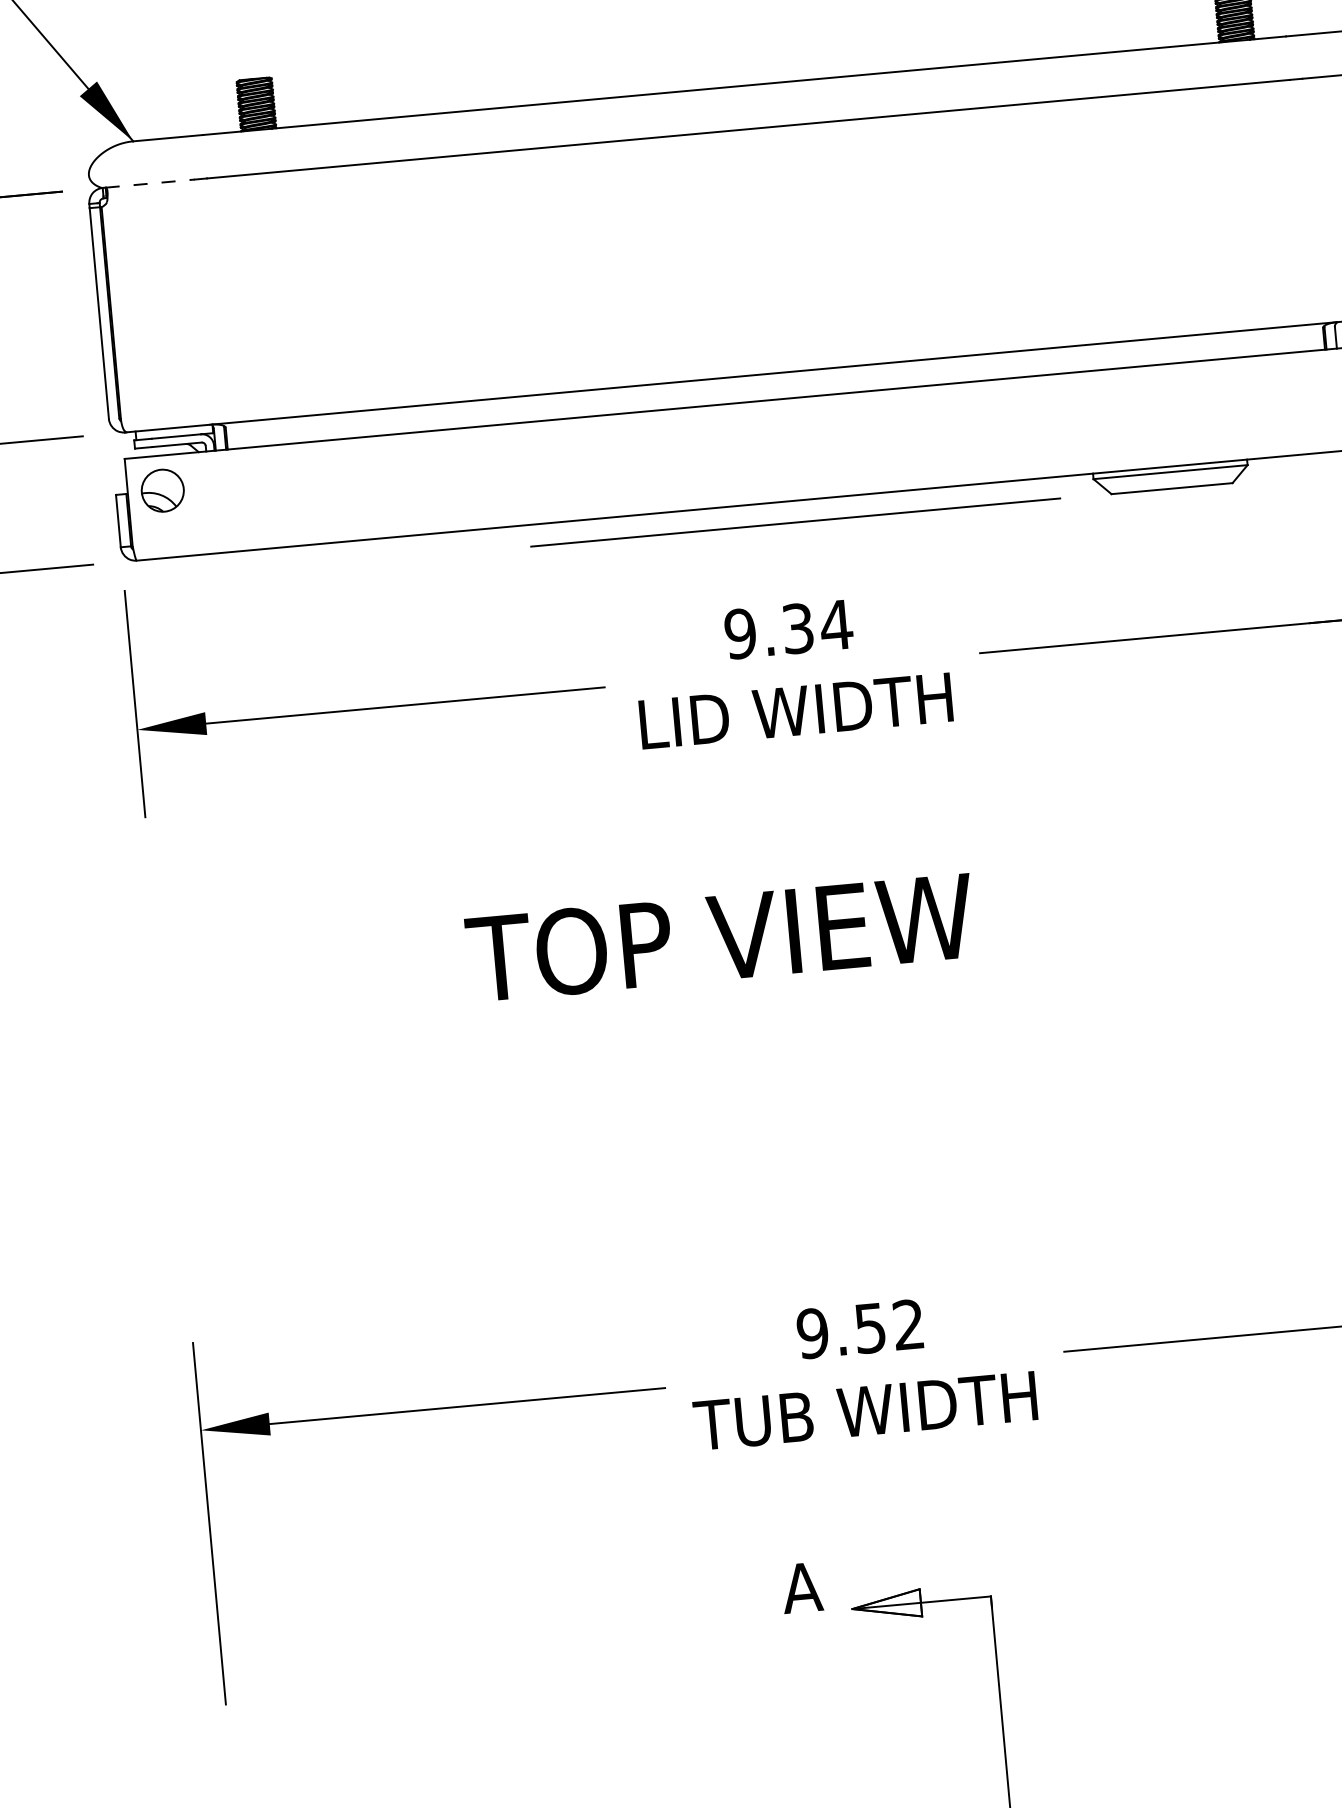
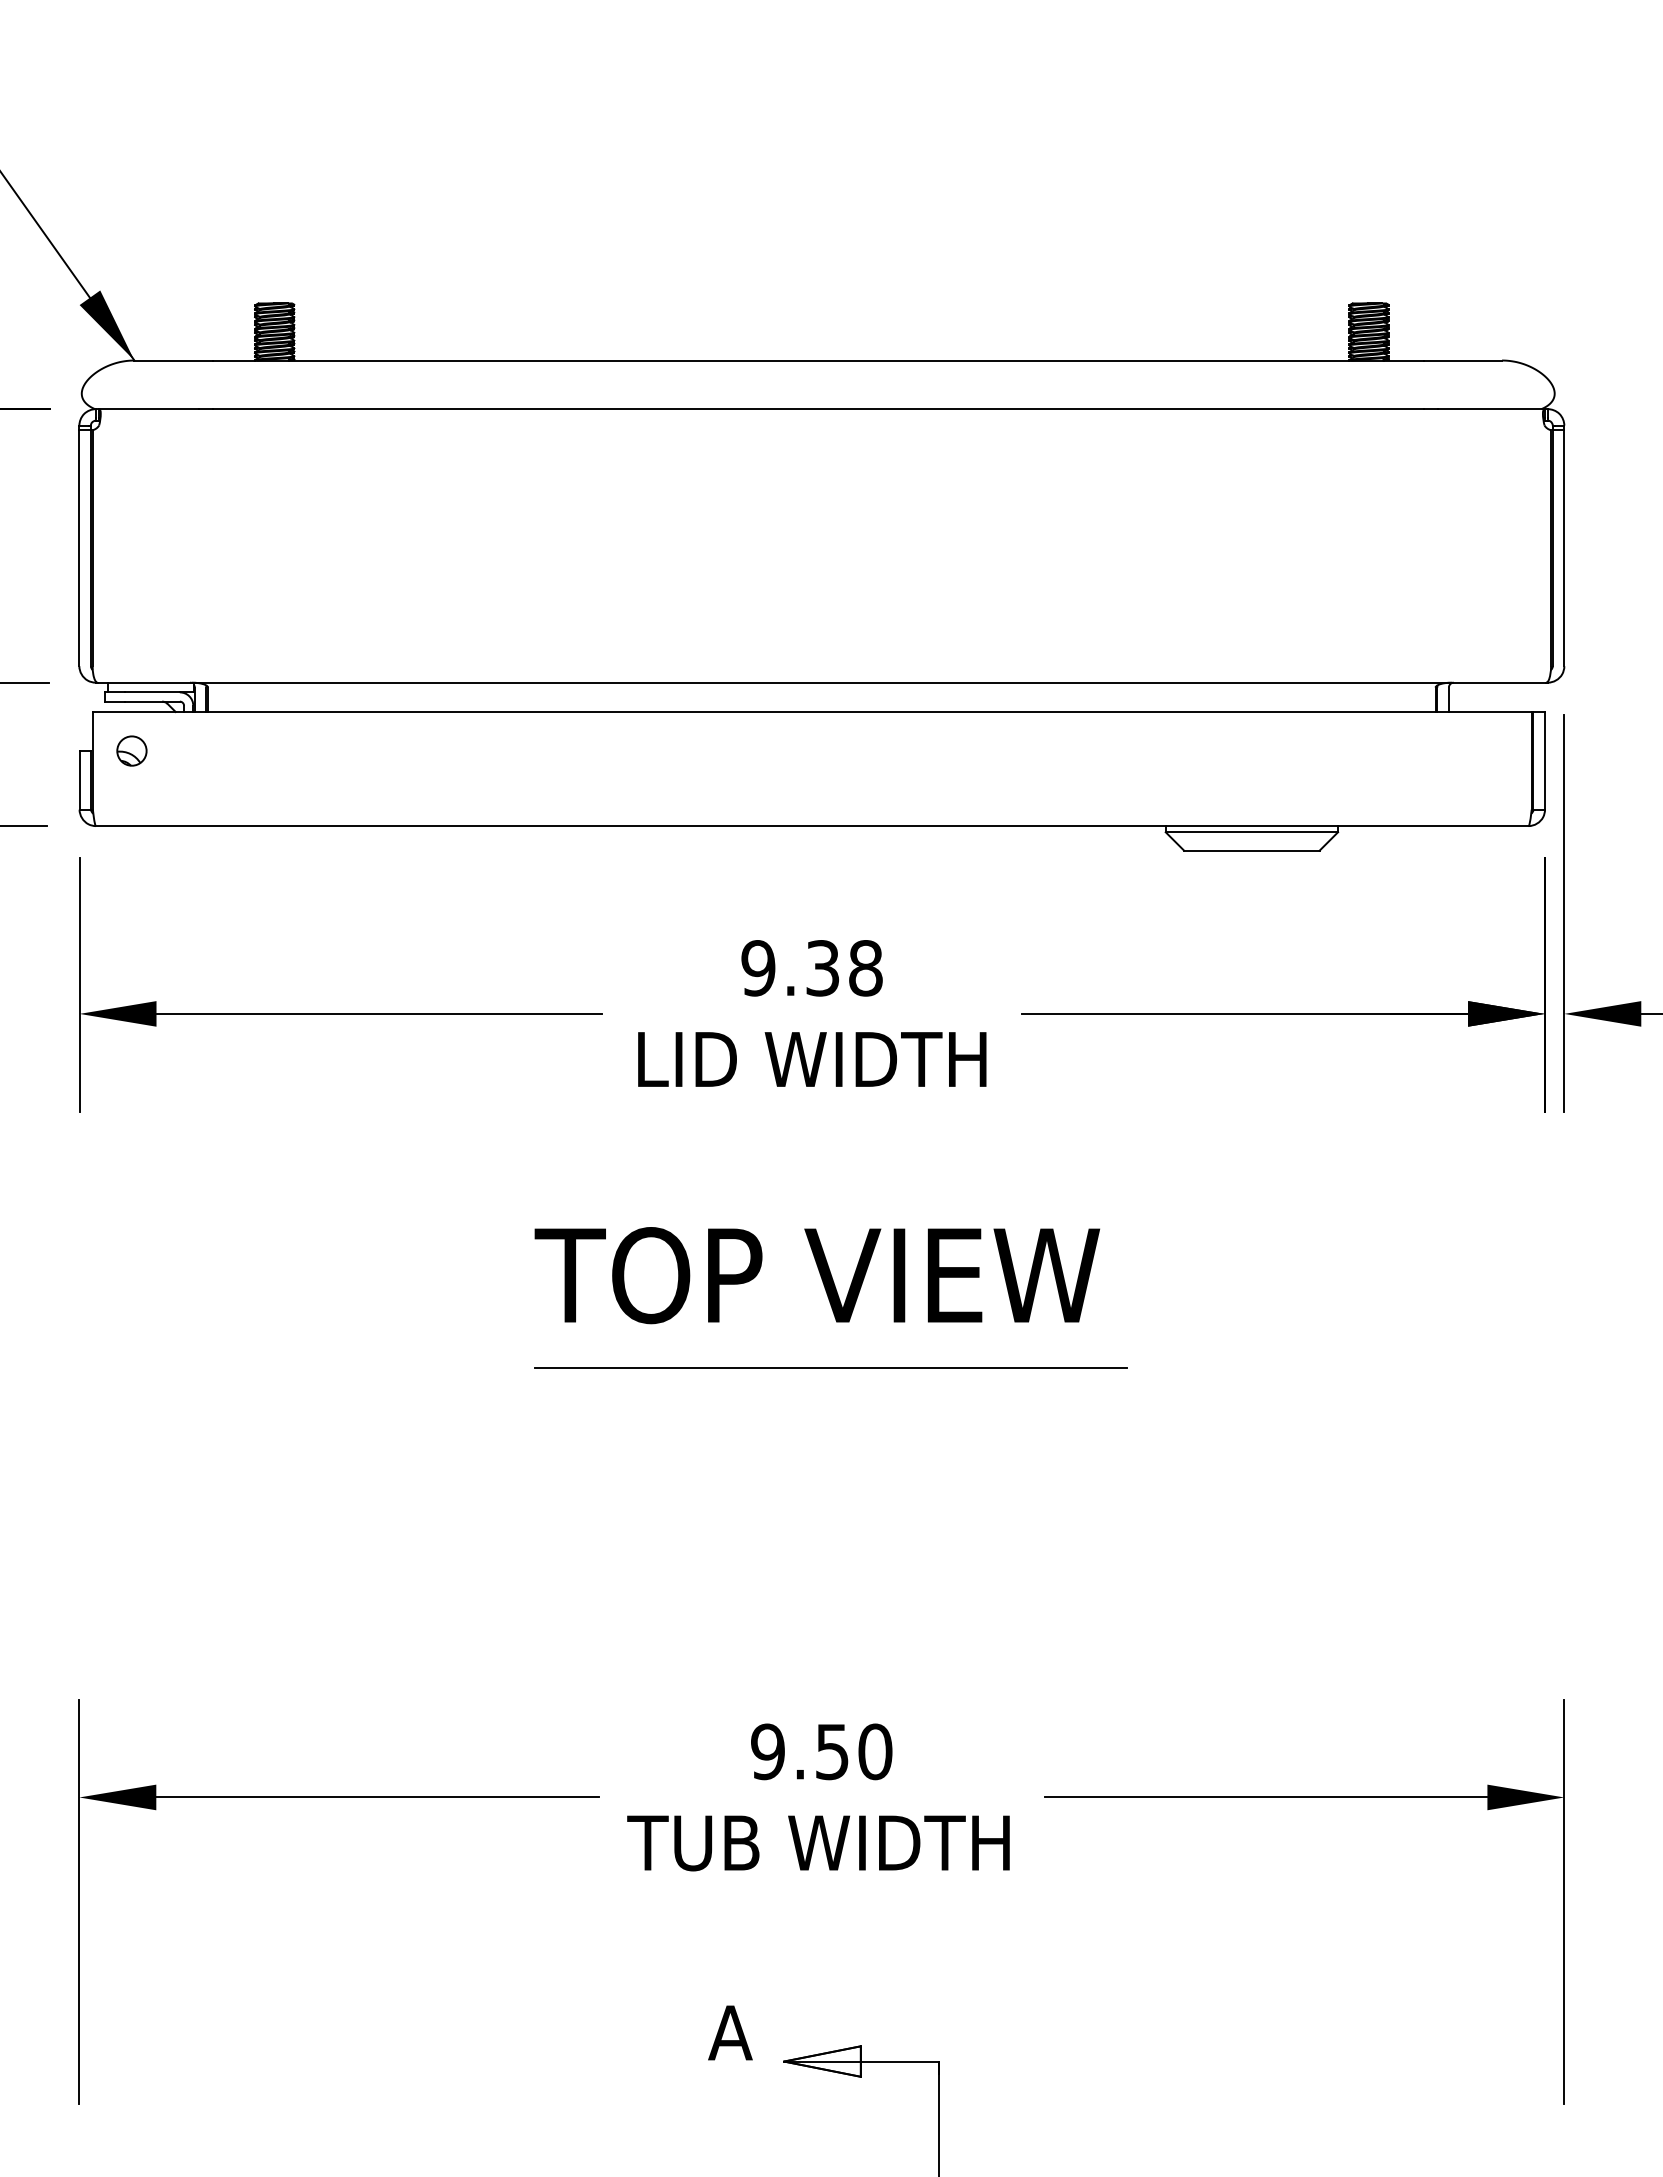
line: (149, 183) -> (148, 409), dashed -> solid
part: (162, 490) -> (131, 750), size x0.62
line: (795, 521) -> (830, 1367), moved
text: (836, 625) -> (865, 968), 9.34 -> 9.38
text: (720, 937) -> (817, 1275), moved
text: (908, 1324) -> (875, 1751), 9.52 -> 9.50

